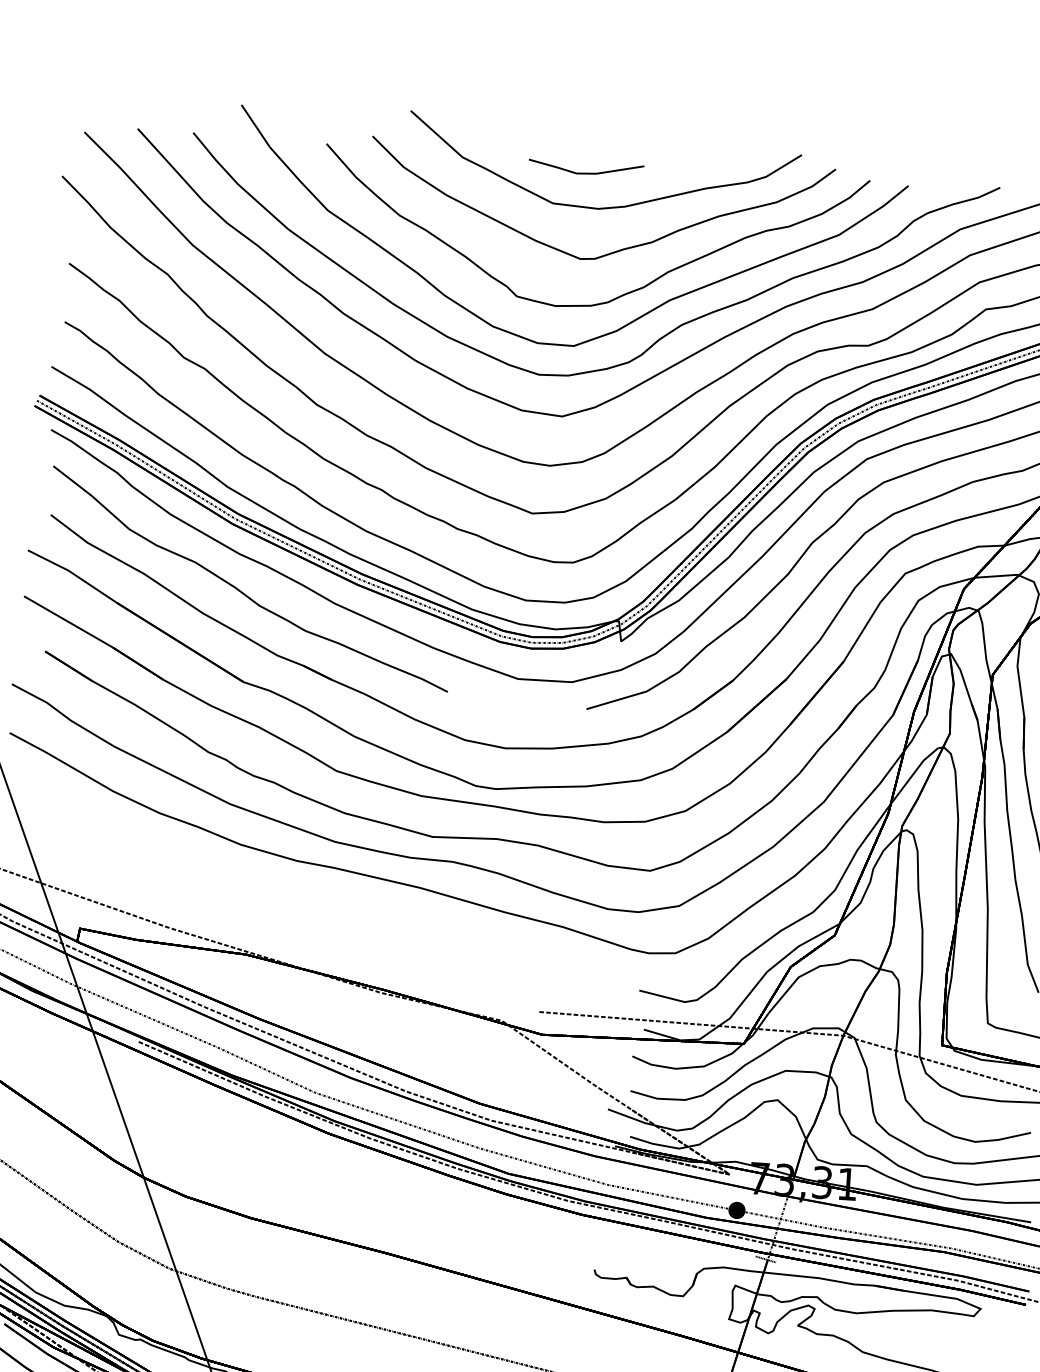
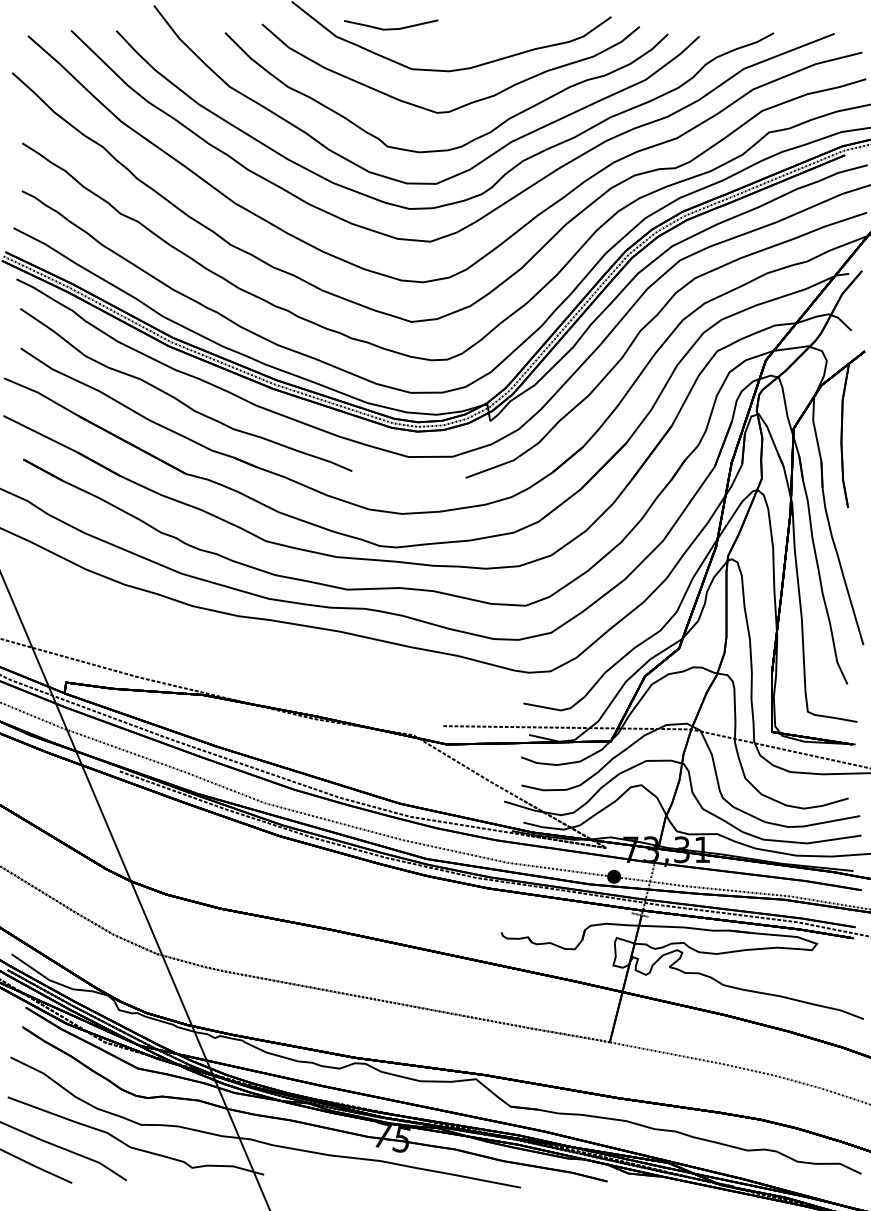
part: (586, 167) -> (391, 24), moved

